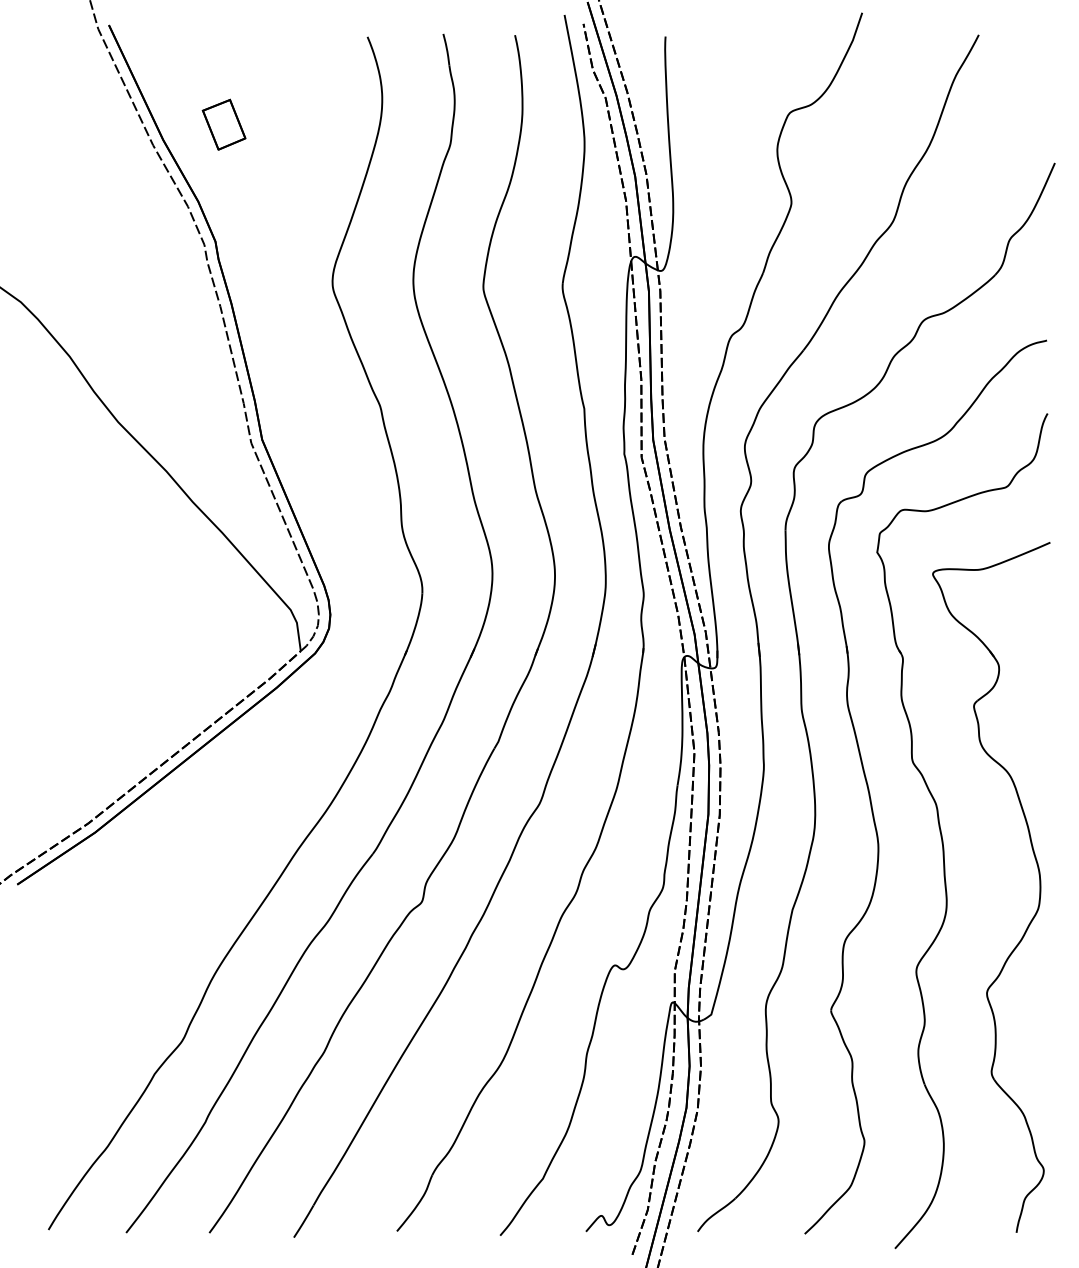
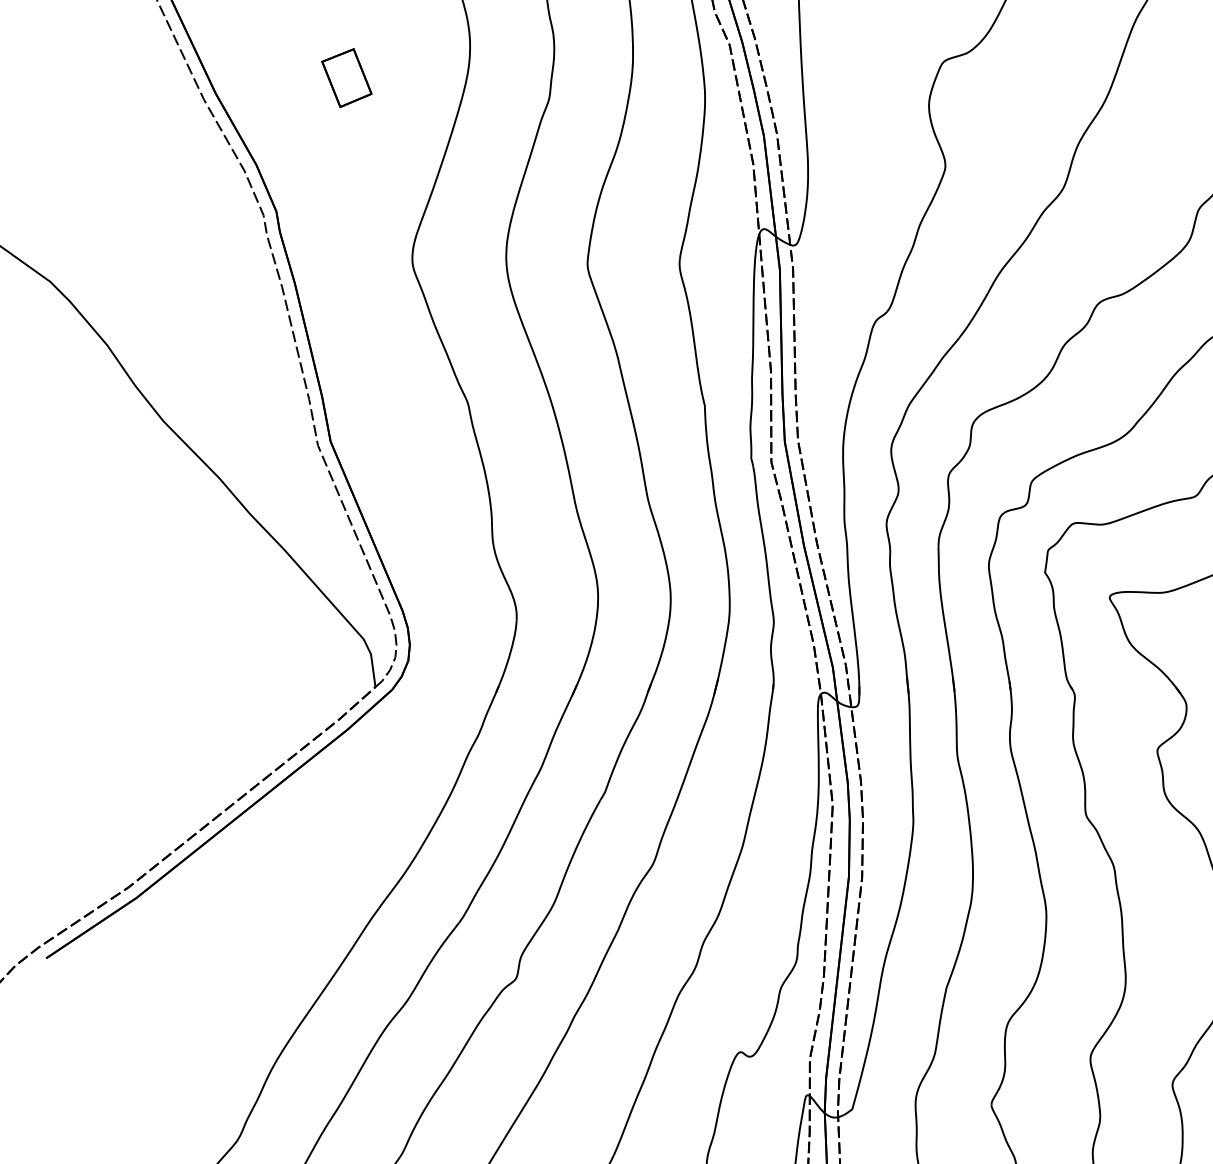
part: (223, 124) -> (346, 77), moved

